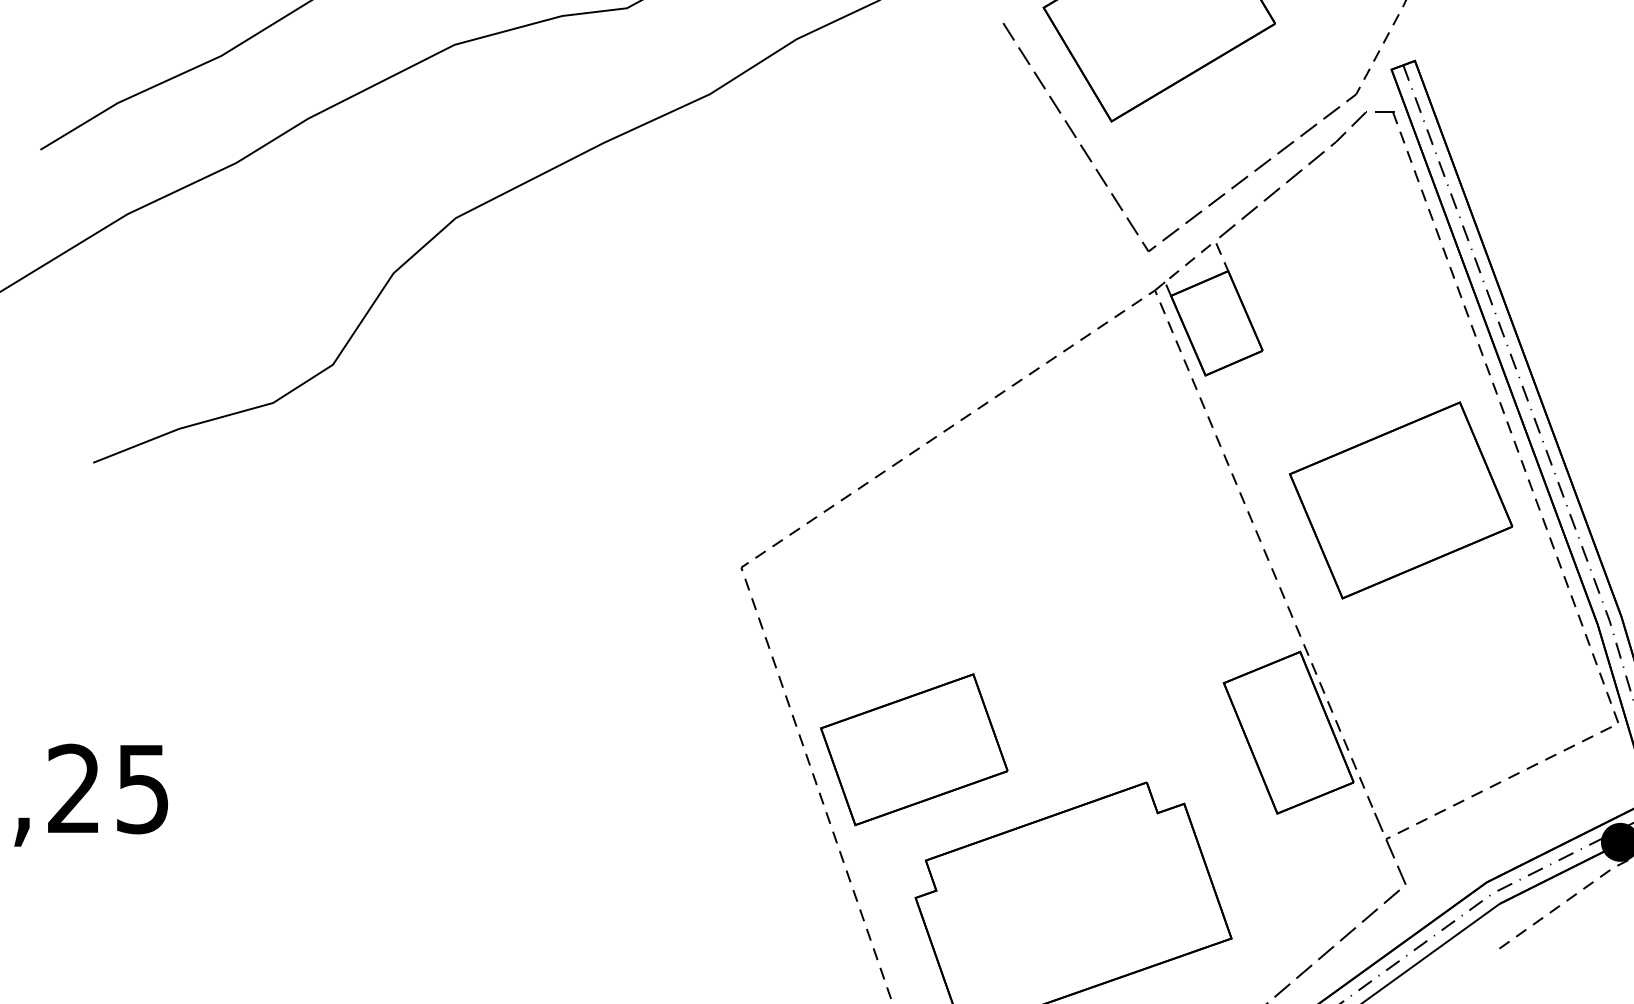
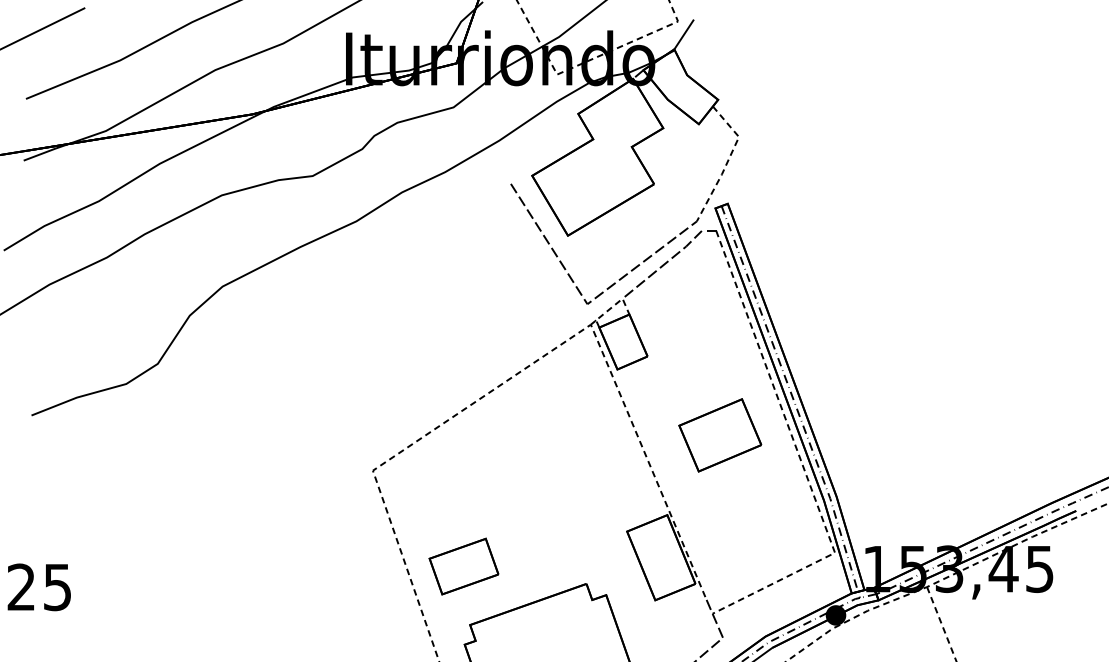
part: (1399, 500) -> (719, 435), size x0.7
part: (913, 749) -> (463, 566), size x0.7

